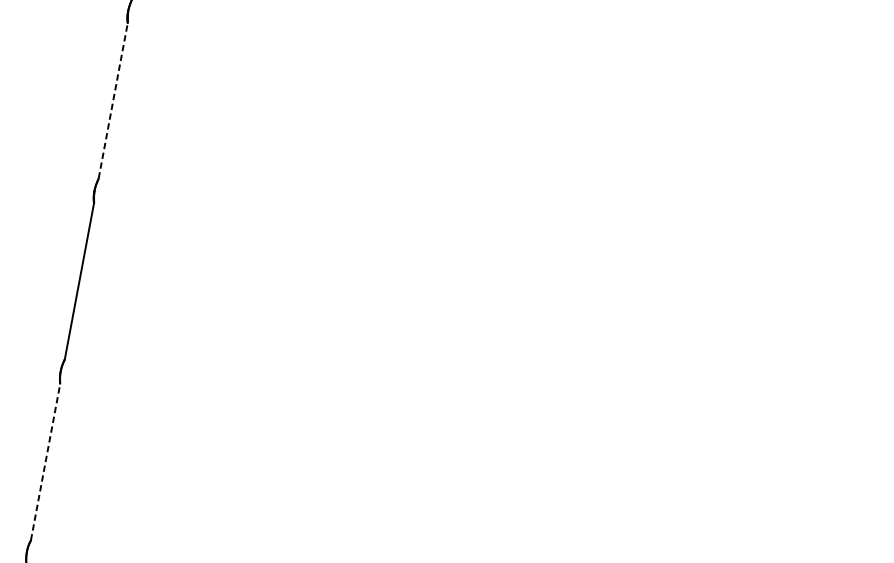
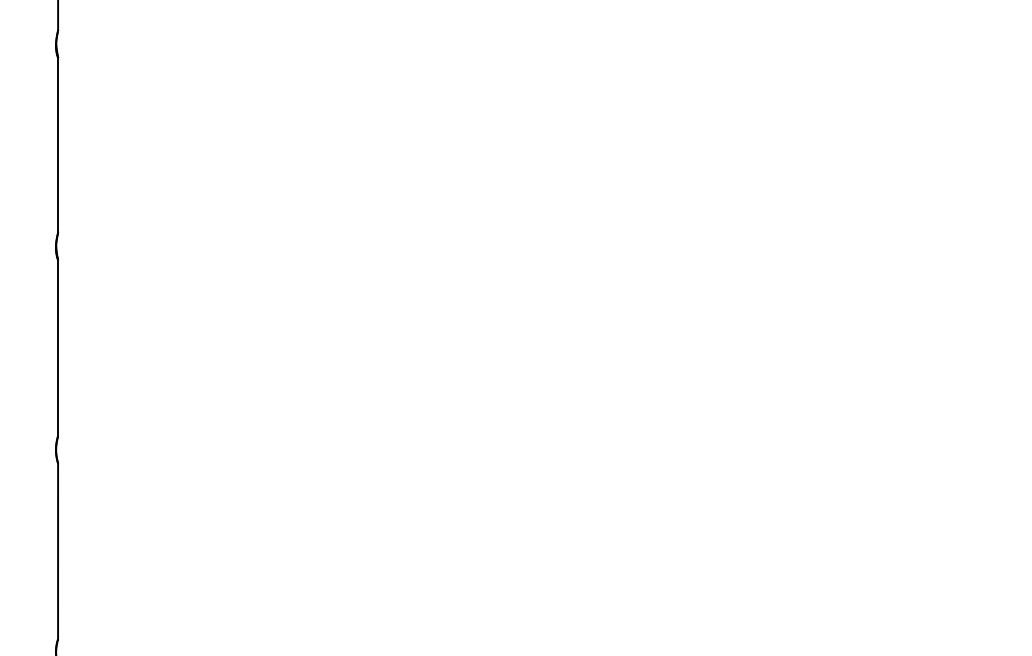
line: (113, 100) -> (58, 144), dashed -> solid
line: (45, 462) -> (58, 551), dashed -> solid

